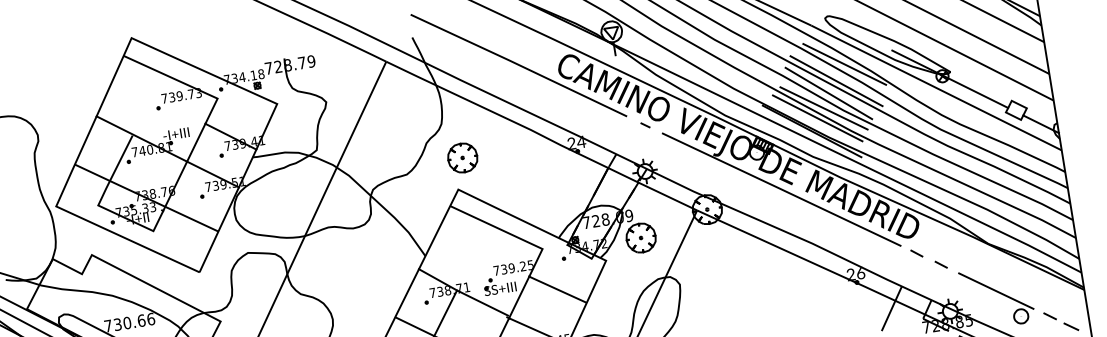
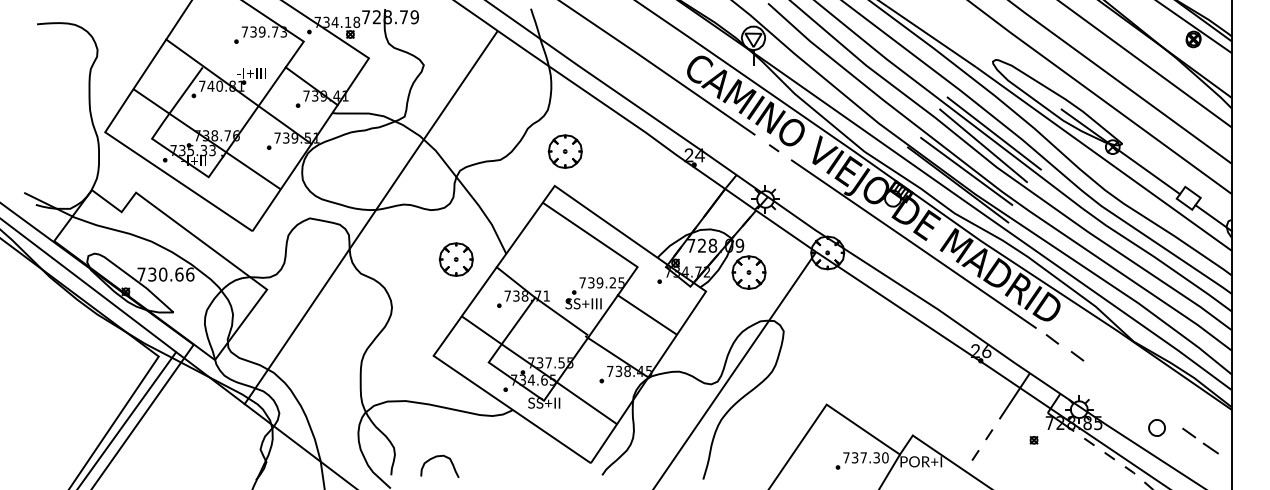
line: (844, 64) -> (1006, 116), removed
line: (824, 108) -> (975, 161), removed
part: (381, 268) -> (455, 259), added
line: (995, 291) -> (1133, 395), removed

